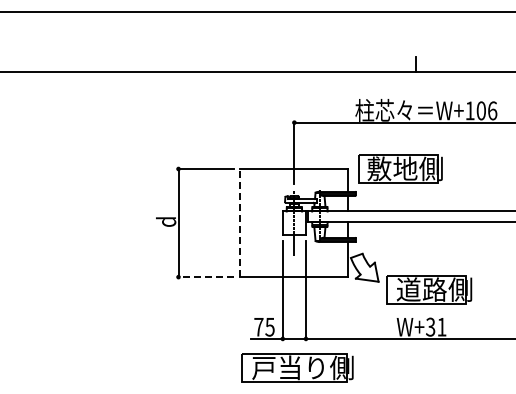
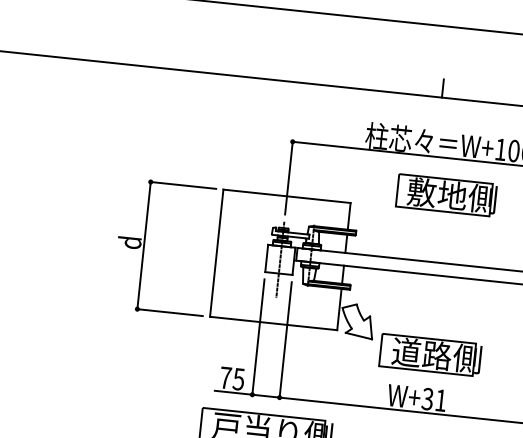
part: (400, 168) -> (446, 194), moved
line: (240, 222) -> (217, 252), dashed -> solid
line: (206, 277) -> (170, 313), dashed -> solid

